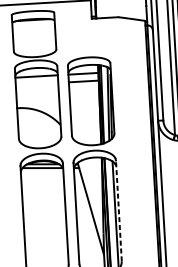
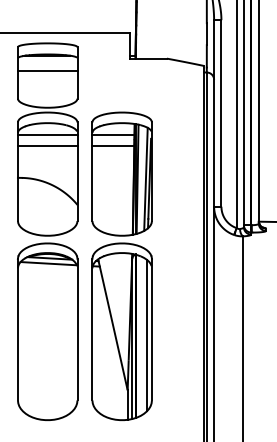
line: (33, 31) -> (47, 71), added
line: (36, 83) -> (47, 145), added
line: (118, 210) -> (151, 329), dashed -> solid

